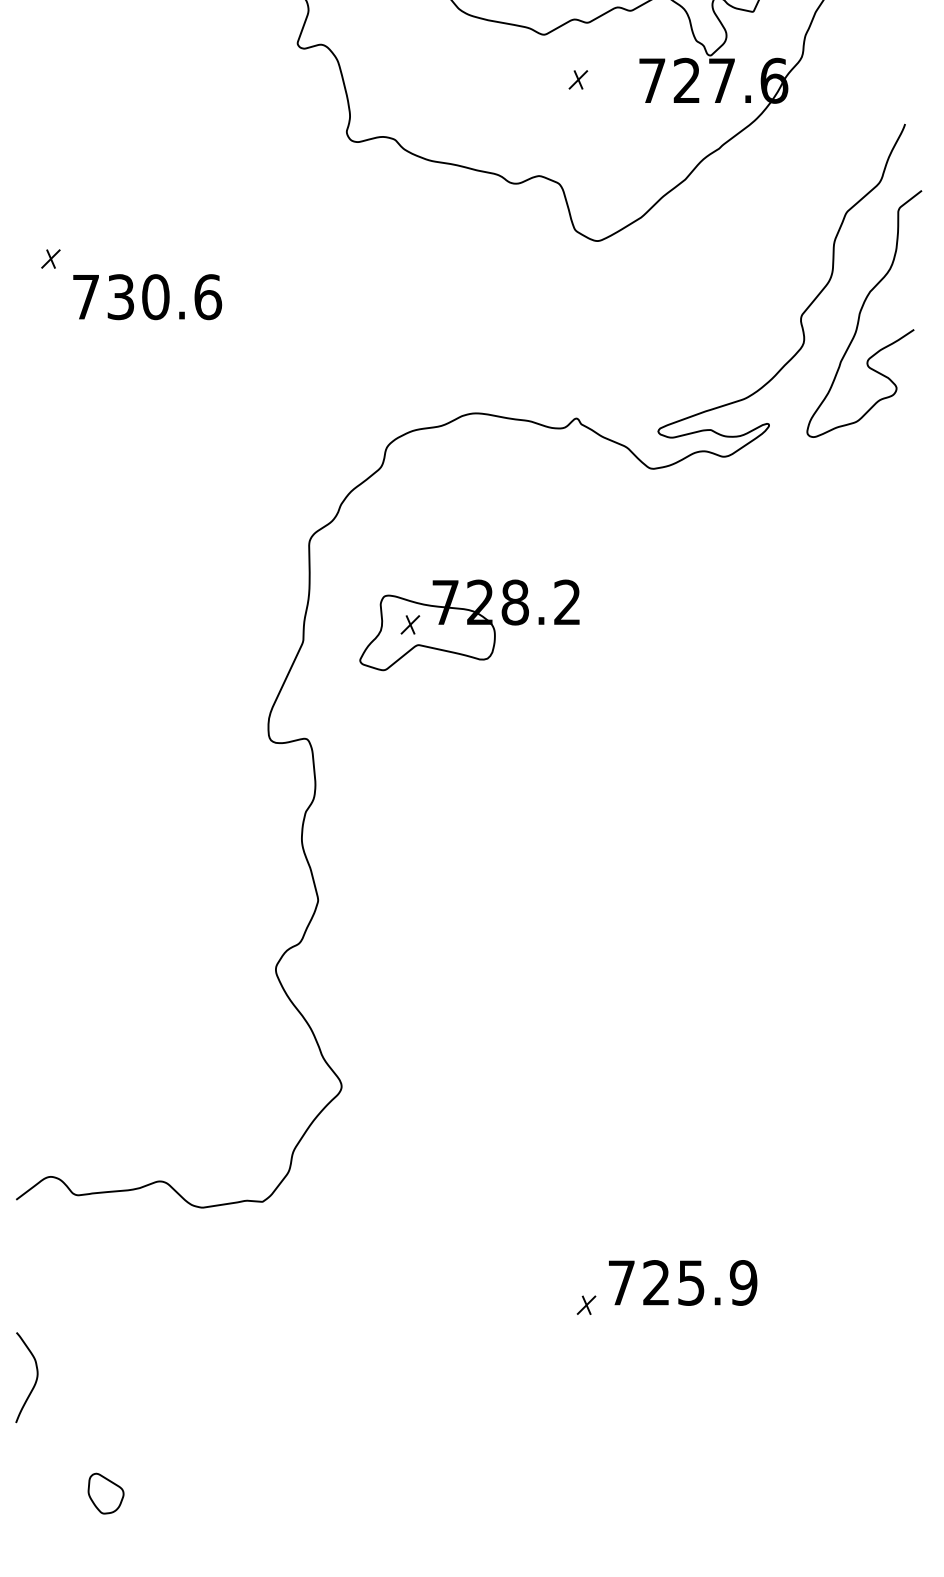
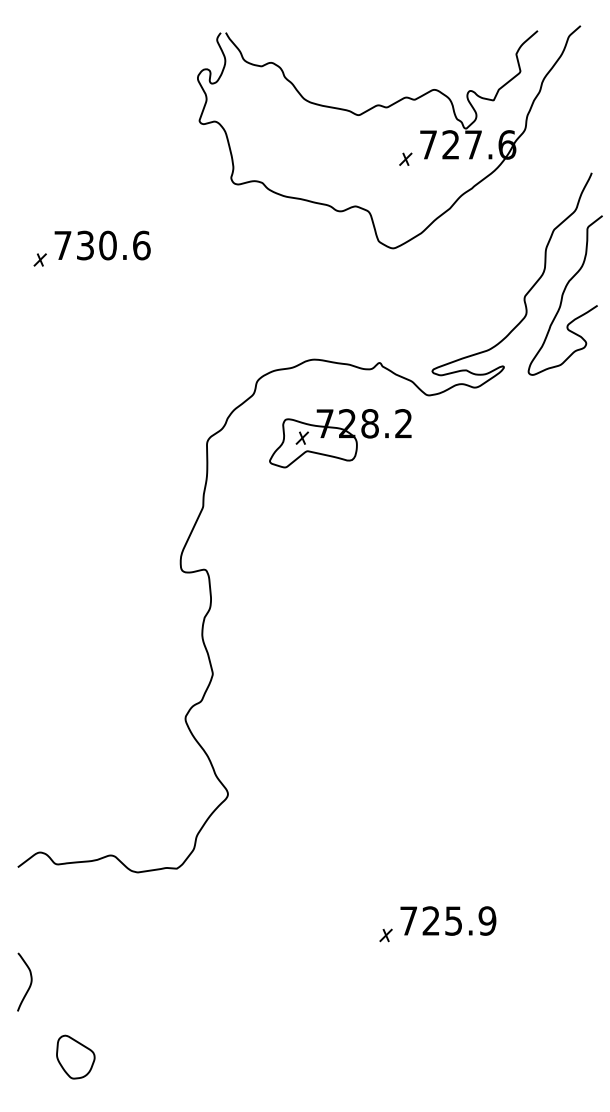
part: (577, 78) -> (405, 158), moved
text: (147, 297) -> (102, 245), moved
part: (469, 625) -> (340, 438), moved
part: (105, 1492) -> (75, 1056), size x1.67

